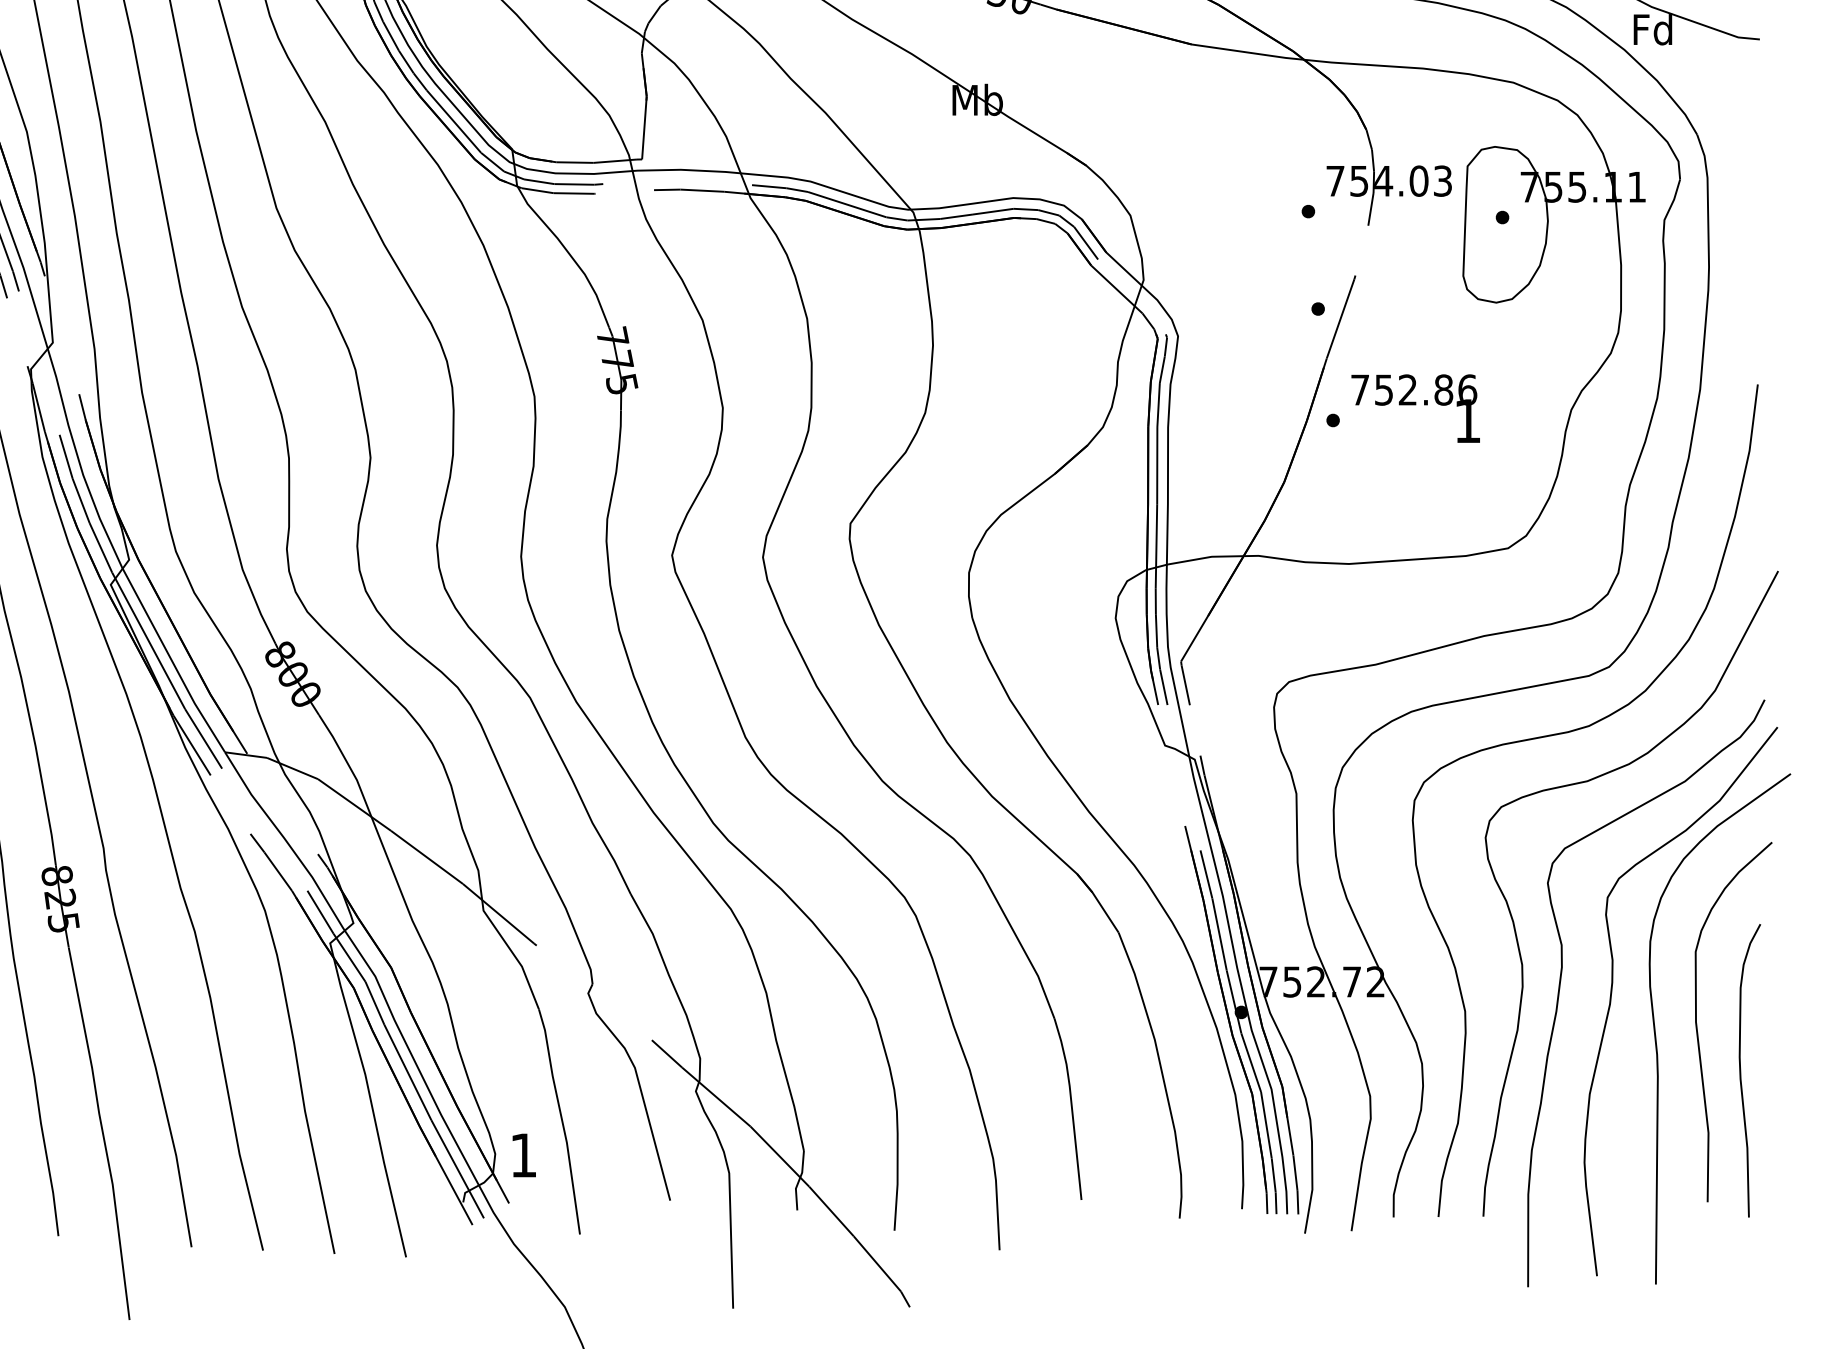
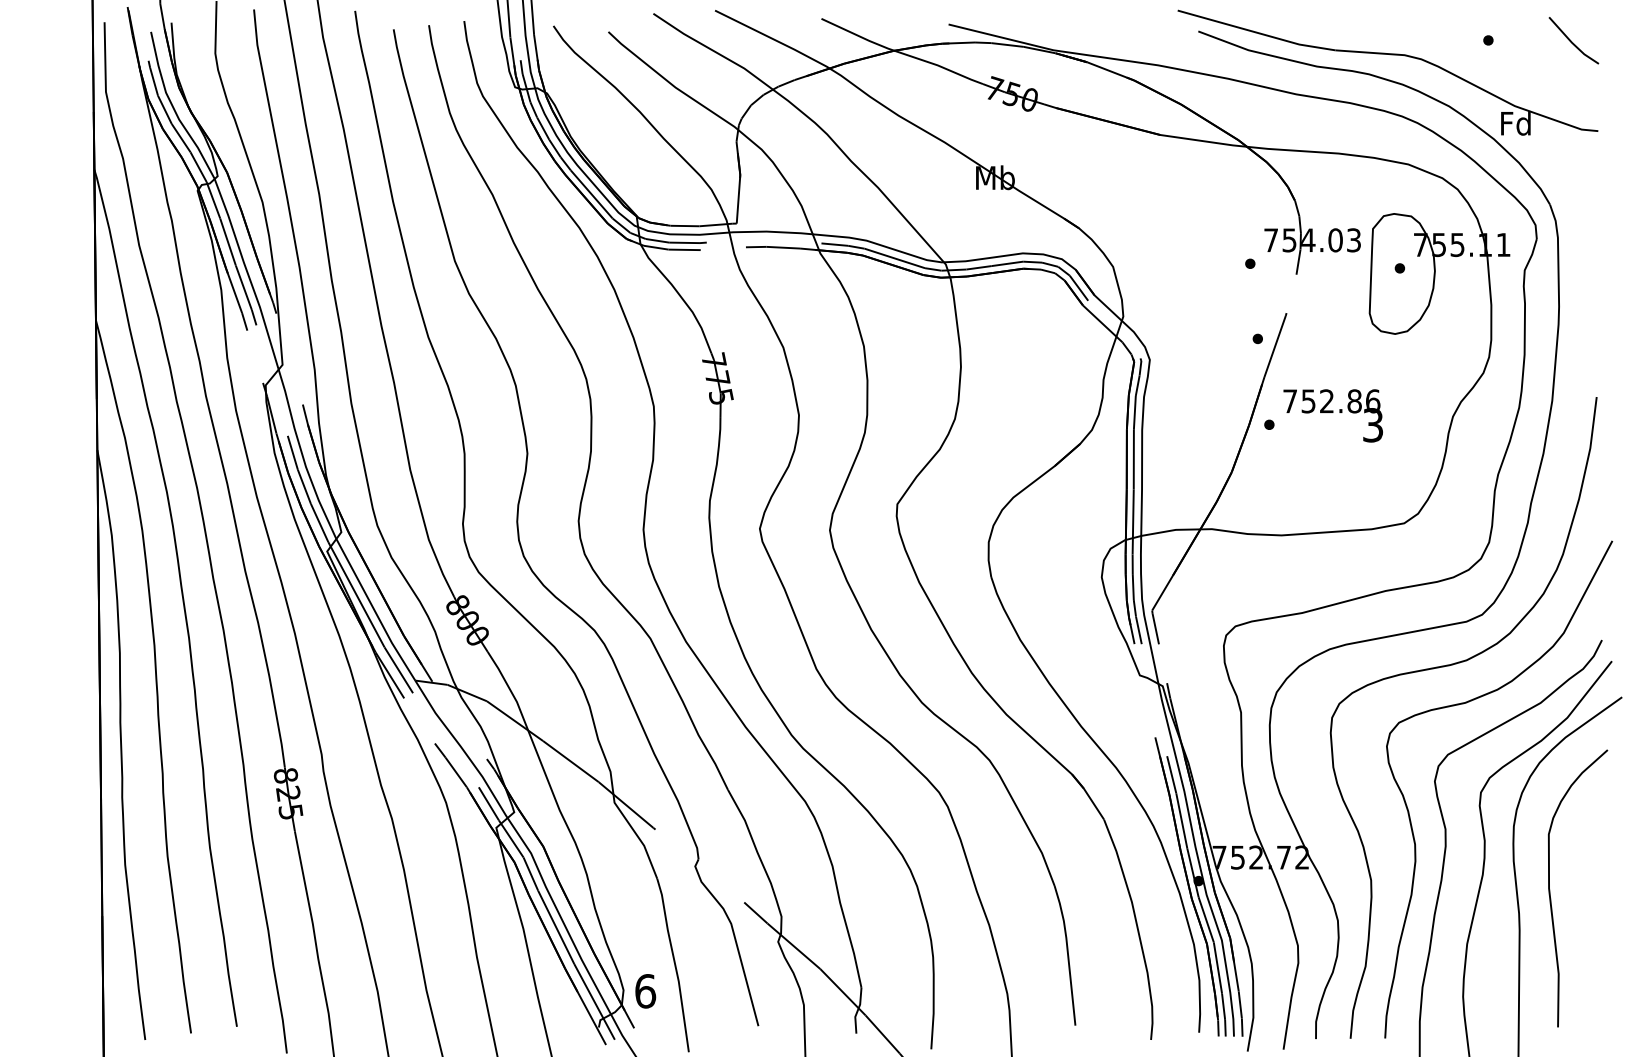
text: (1468, 421) -> (1373, 425), 1 -> 3
curve: (1741, 1071) -> (1584, 926), removed
text: (523, 1155) -> (645, 991), 1 -> 6

